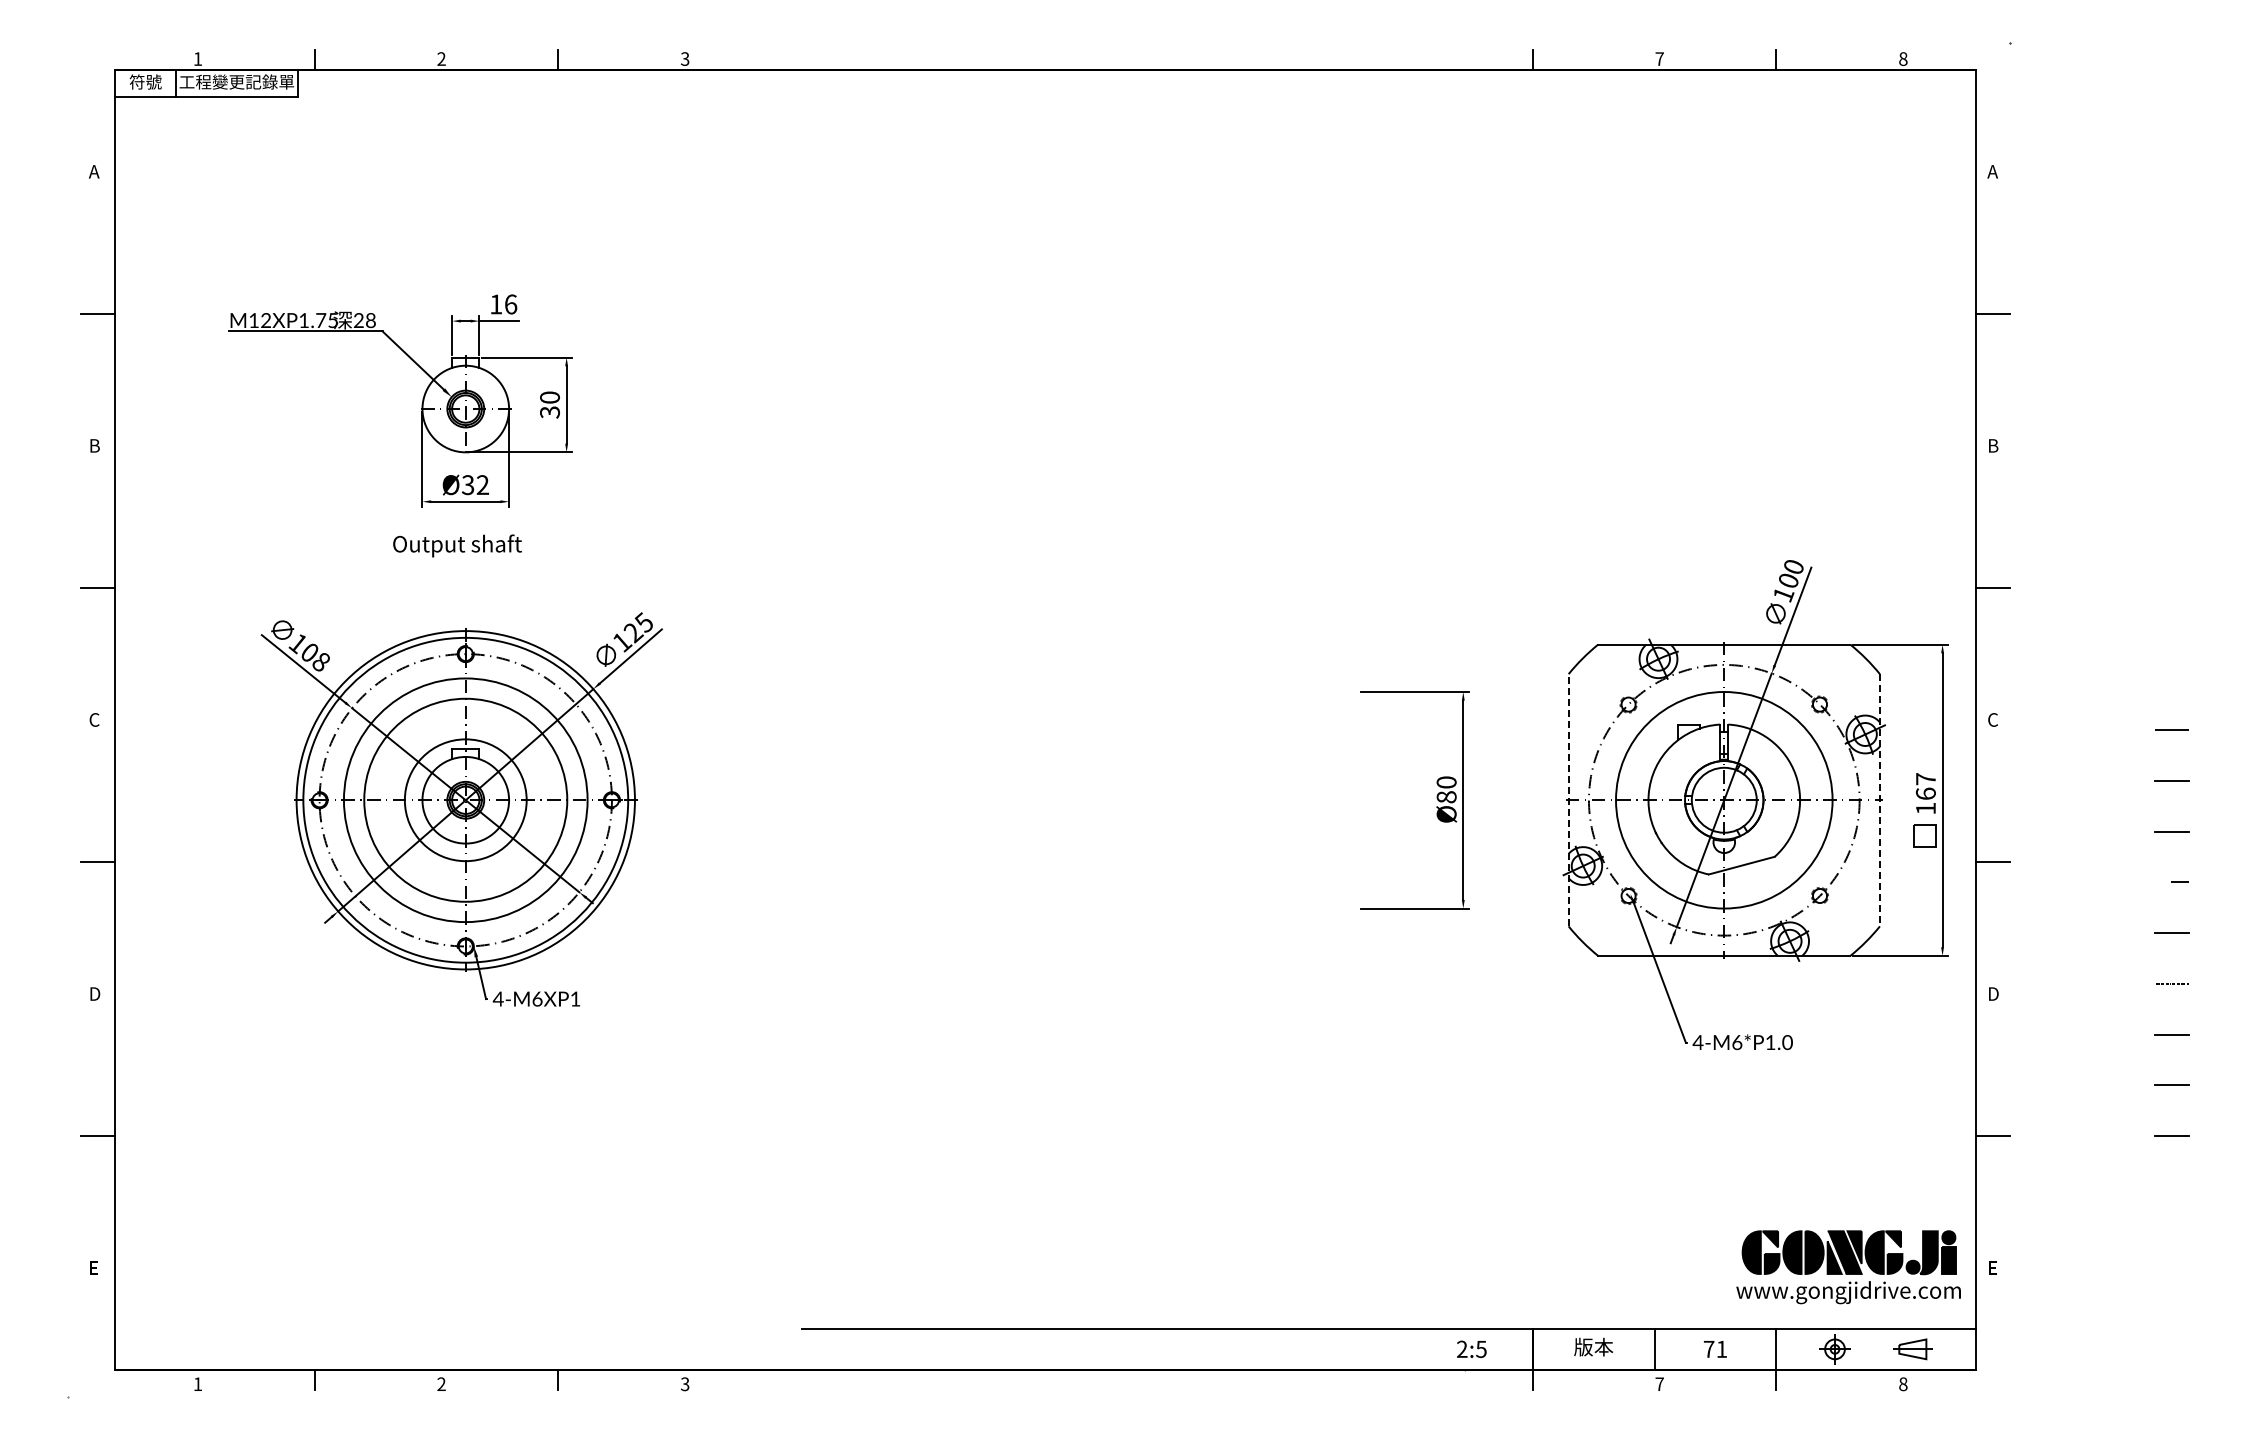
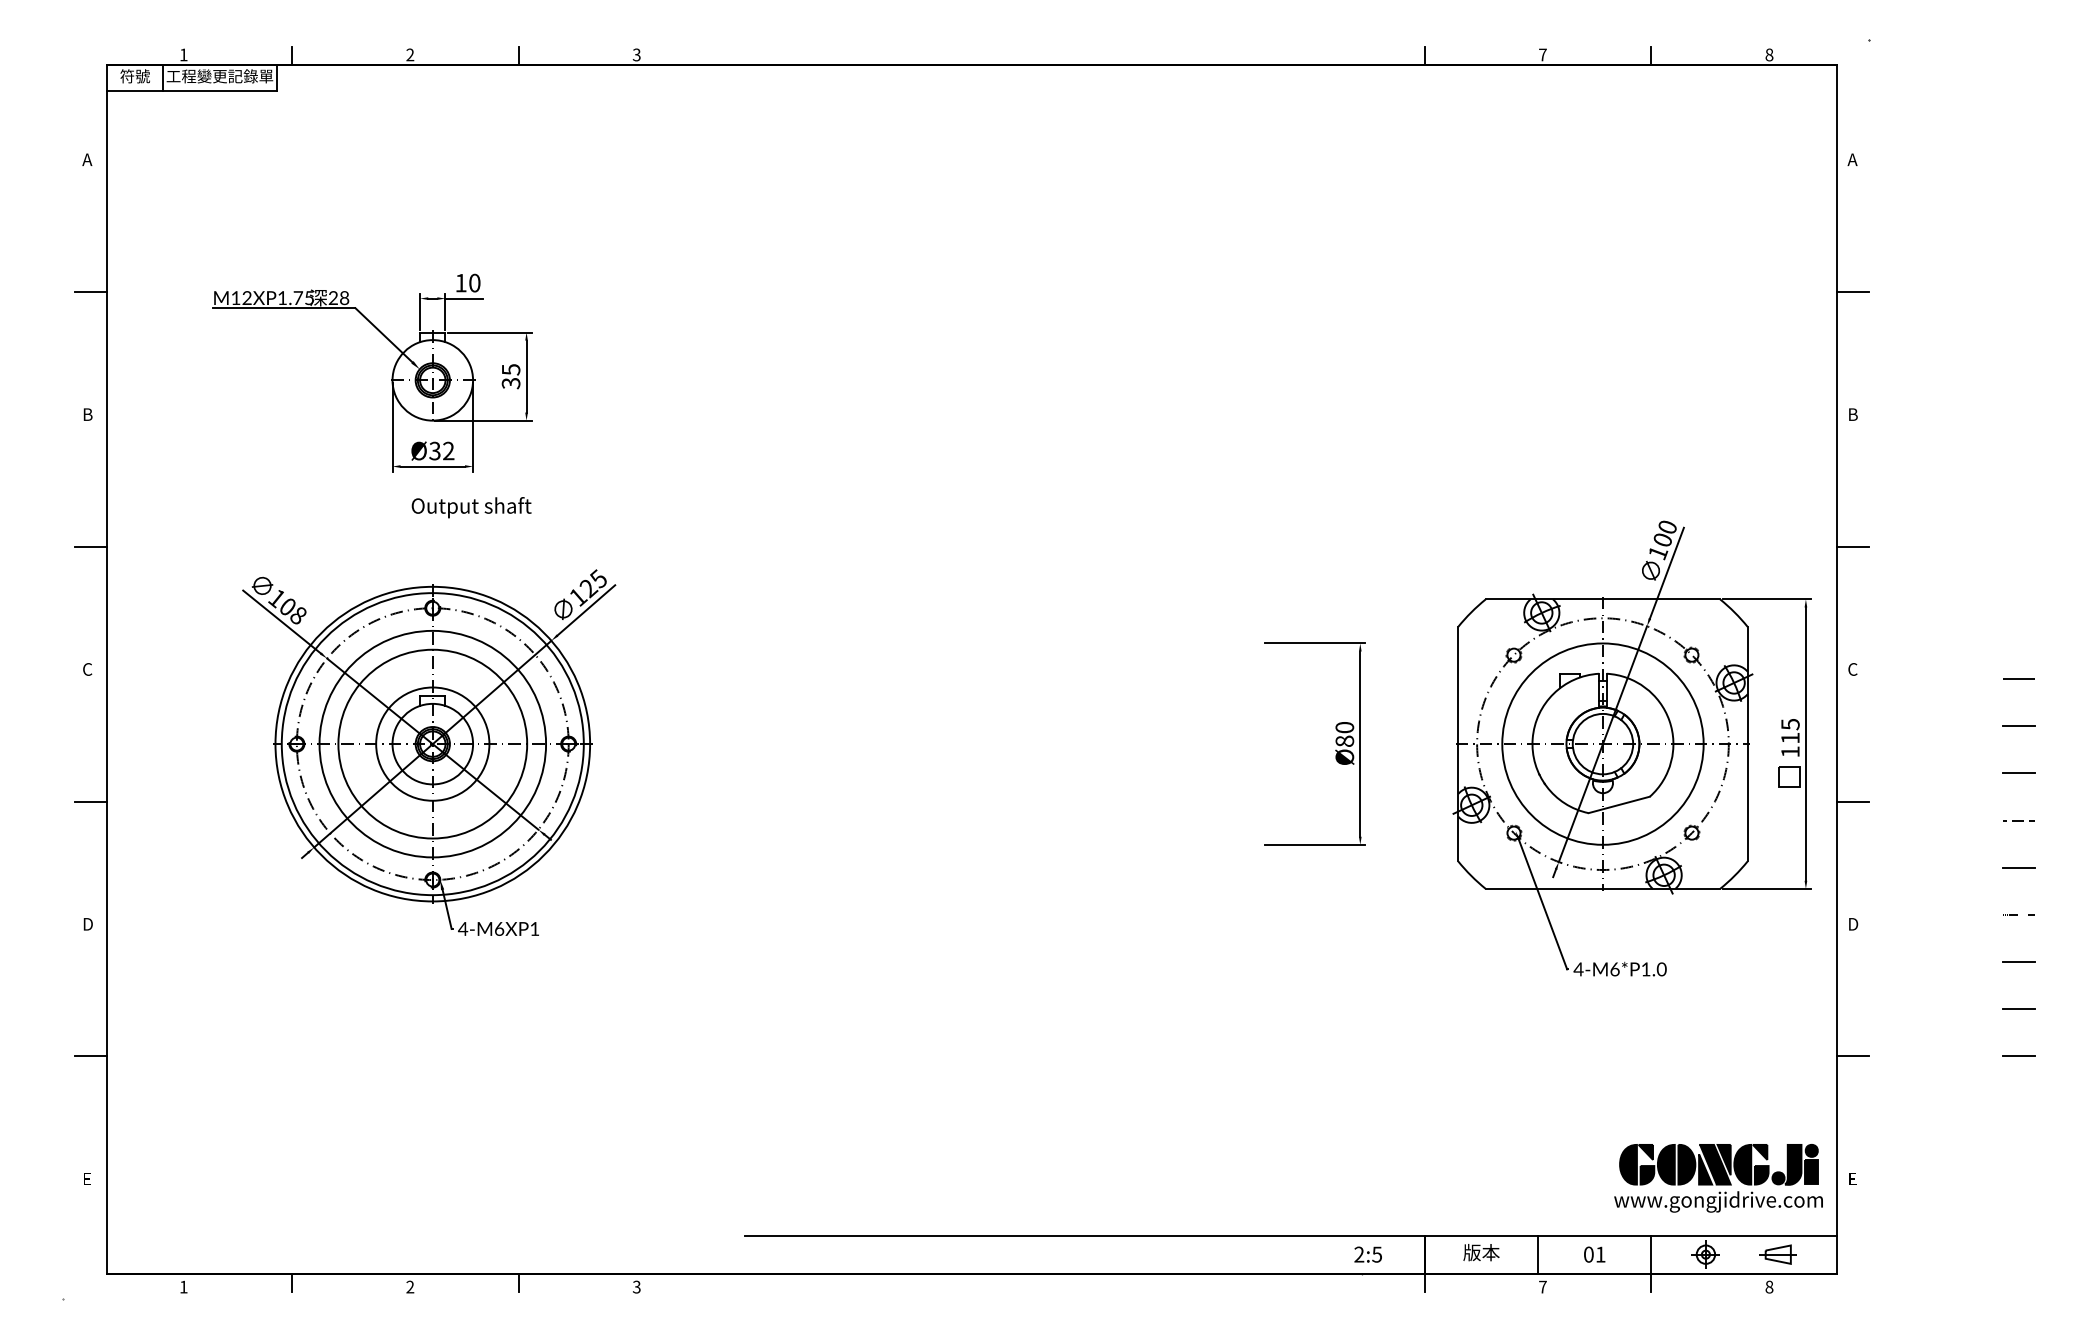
text: (511, 304) -> (475, 283), 16 -> 10
text: (549, 397) -> (510, 369), 30 -> 35
text: (457, 545) -> (471, 507), moved
text: (1925, 786) -> (1790, 731), 167 -> 115
line: (1568, 799) -> (1458, 743), dashed -> solid
line: (1879, 800) -> (1747, 744), dashed -> solid
text: (1708, 1349) -> (1588, 1254), 71 -> 01

